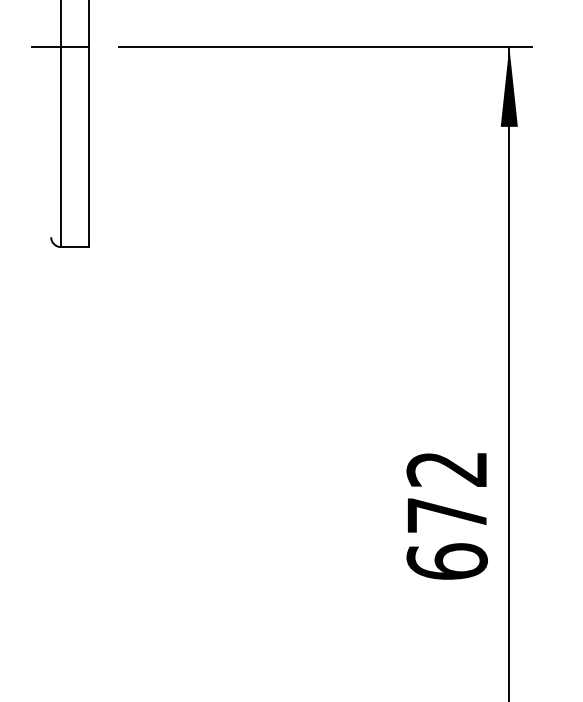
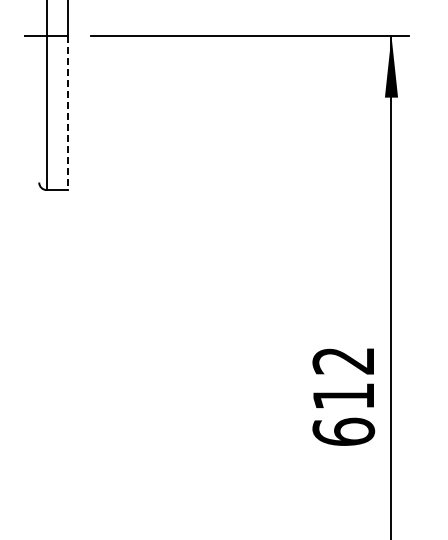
line: (89, 147) -> (68, 113), solid -> dashed
text: (446, 515) -> (343, 396), 672 -> 612

